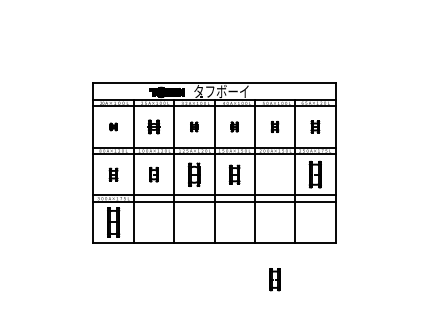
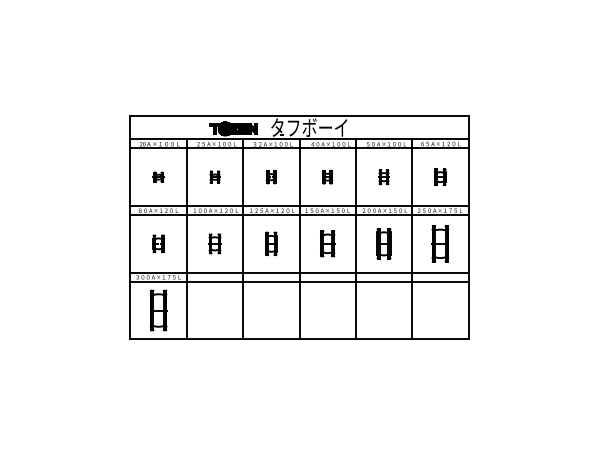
part: (153, 126) -> (214, 176), size x0.62
part: (194, 174) -> (271, 243), size x0.71
part: (274, 279) -> (383, 243), moved

